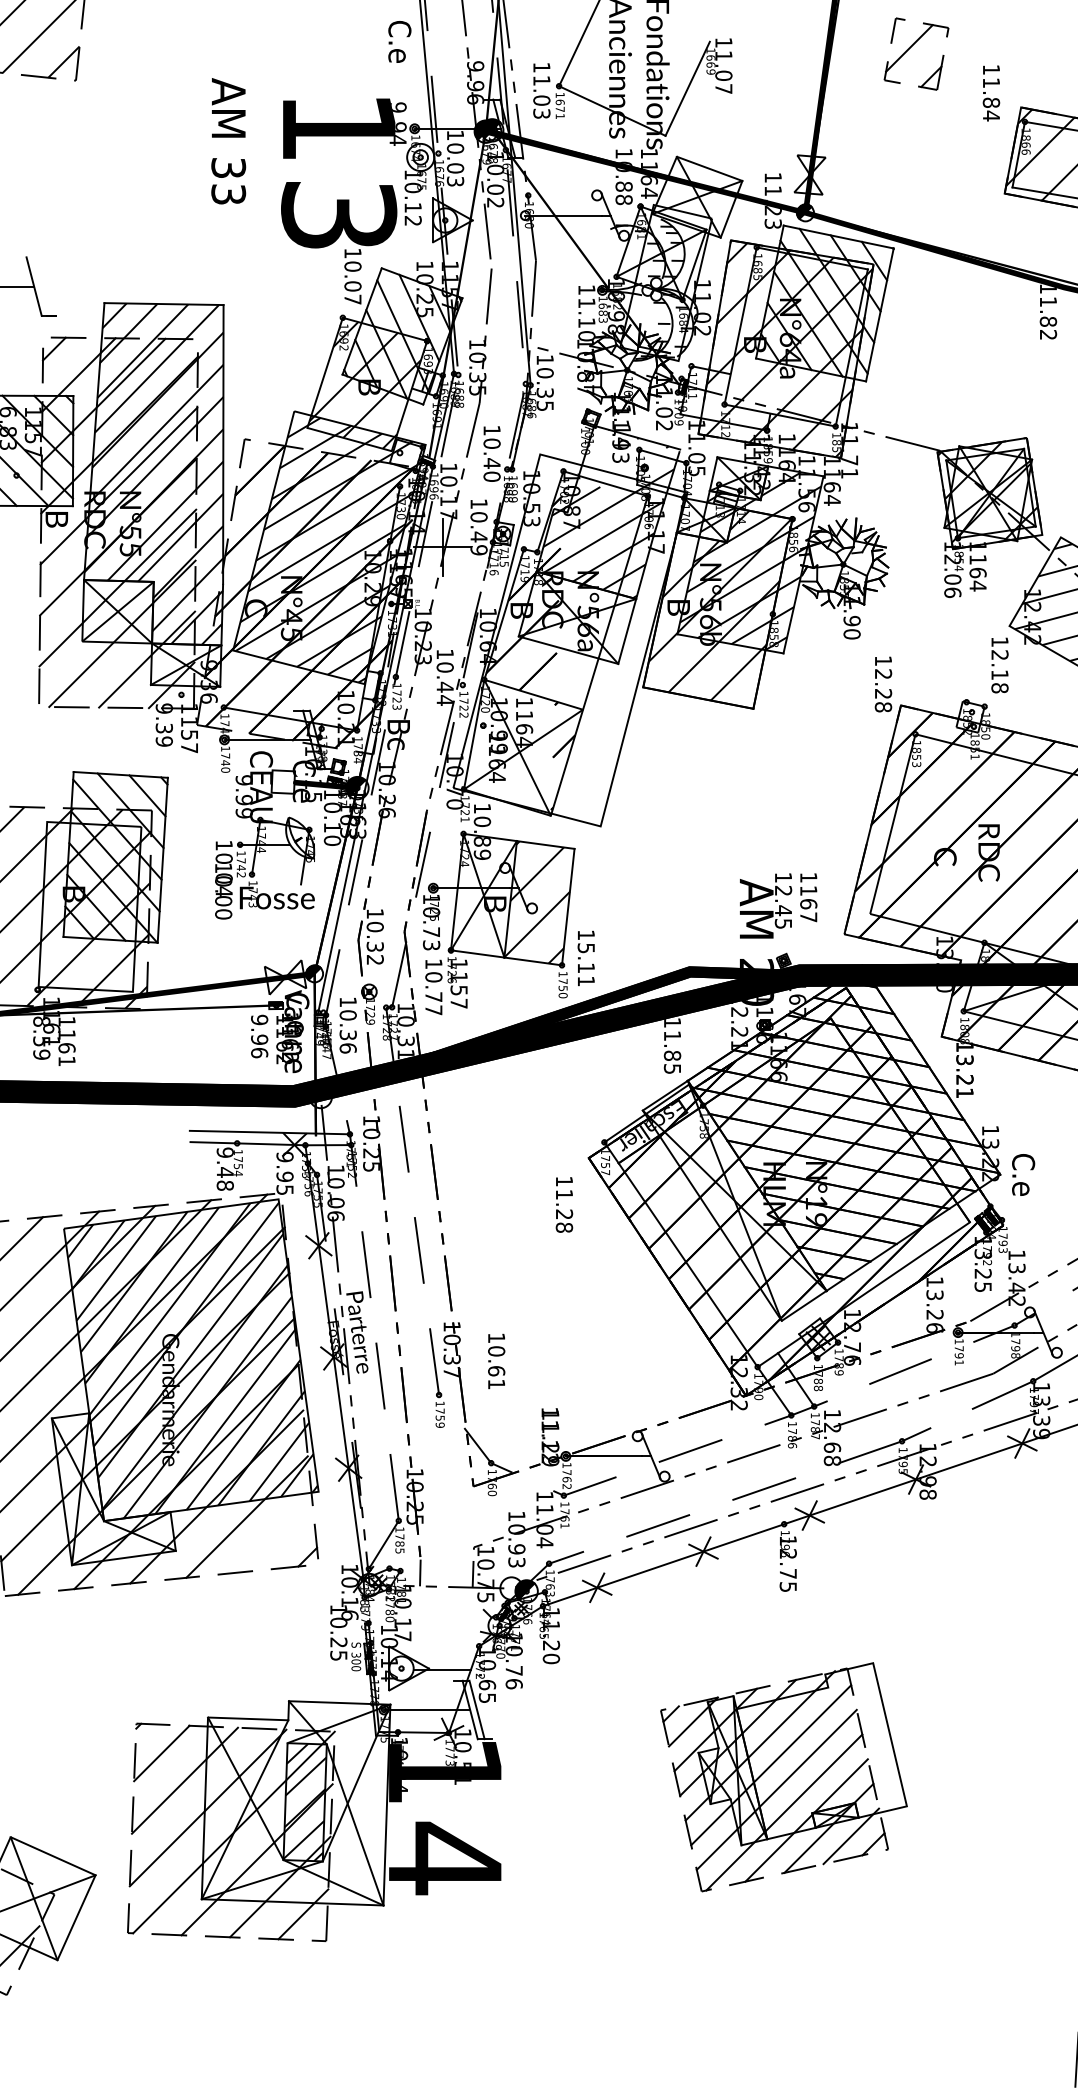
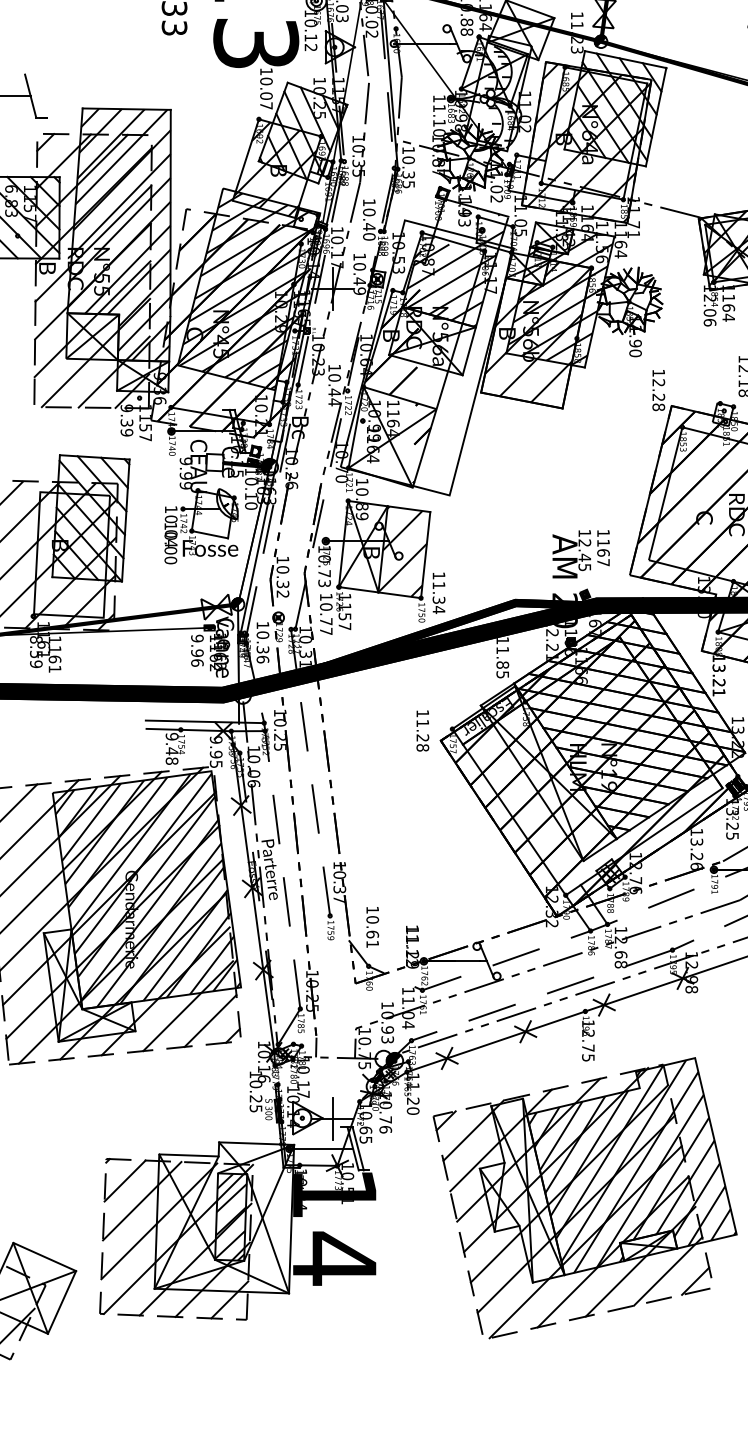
line: (276, 879) -> (209, 534), added
text: (585, 964) -> (438, 597), 15.11 -> 11.34
text: (564, 1204) -> (422, 730), moved
text: (496, 1361) -> (372, 927), moved
line: (277, 1537) -> (210, 1021), added
line: (442, 1669) -> (332, 1118), added
part: (783, 1776) -> (584, 1198), size x1.67

